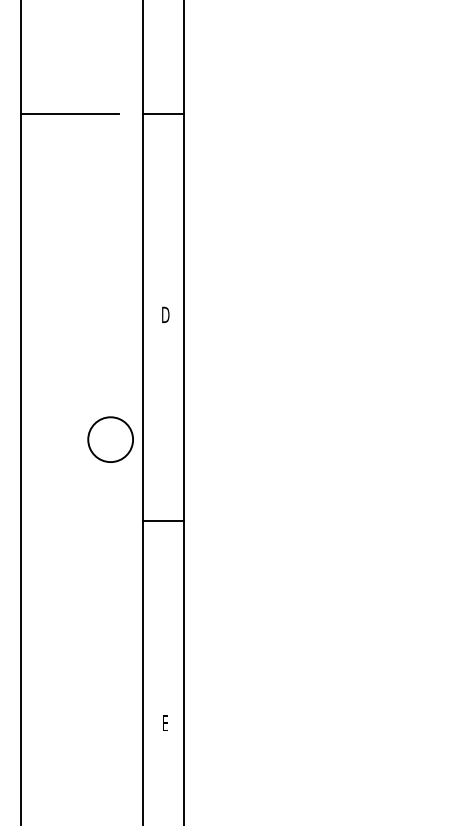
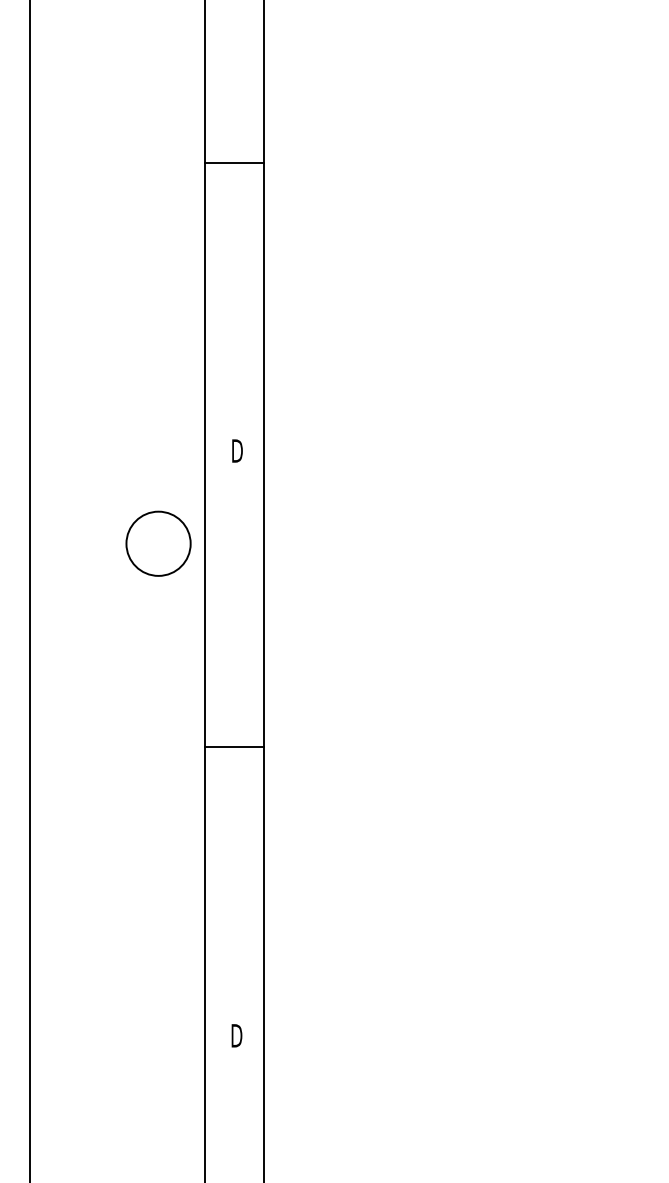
line: (69, 113) -> (99, 162), removed
circle: (110, 439) -> (158, 543), moved
text: (165, 723) -> (237, 1036), E -> D

